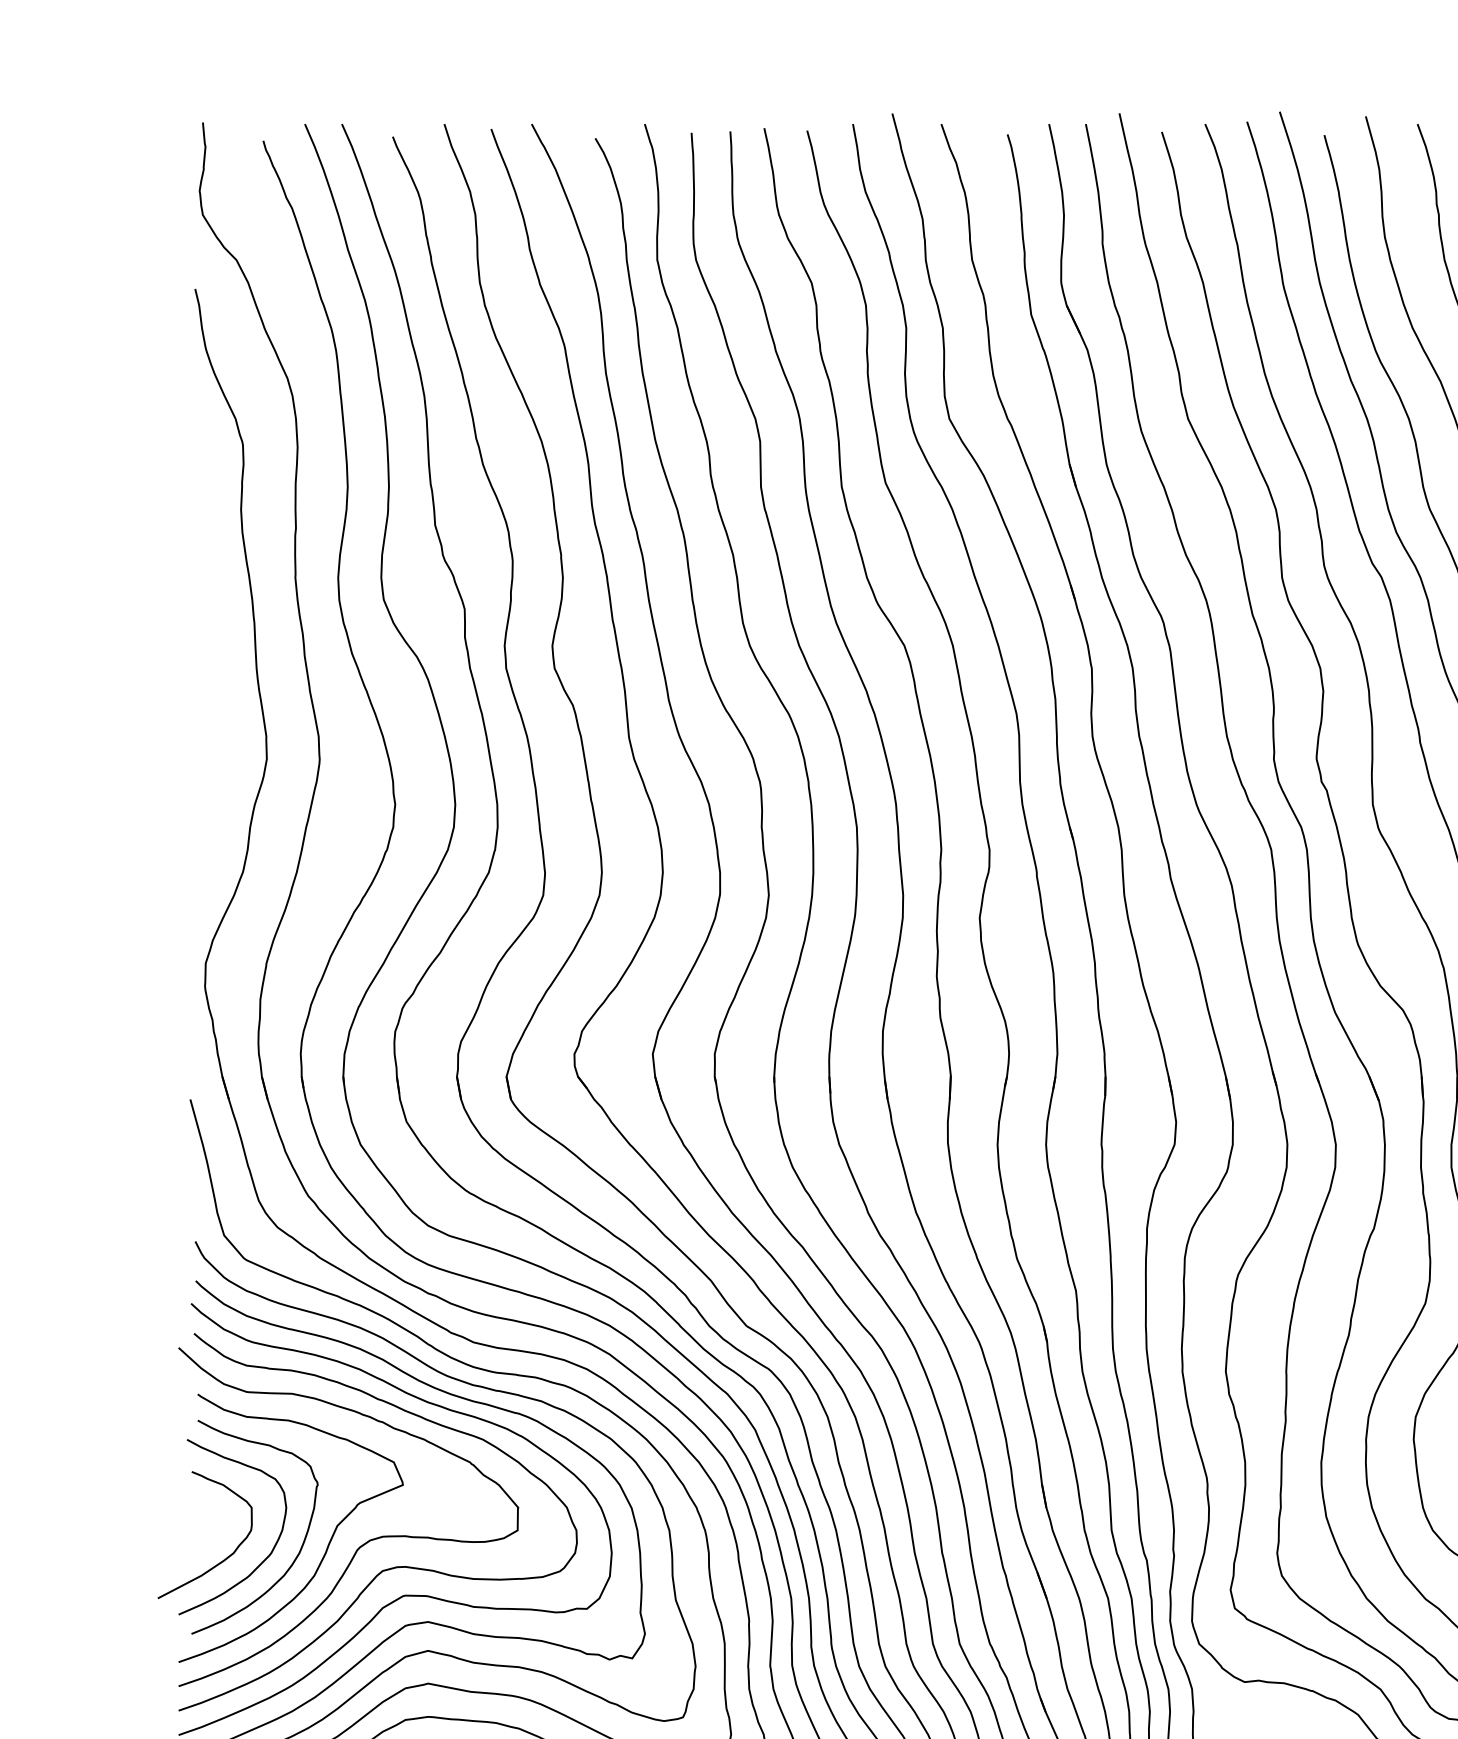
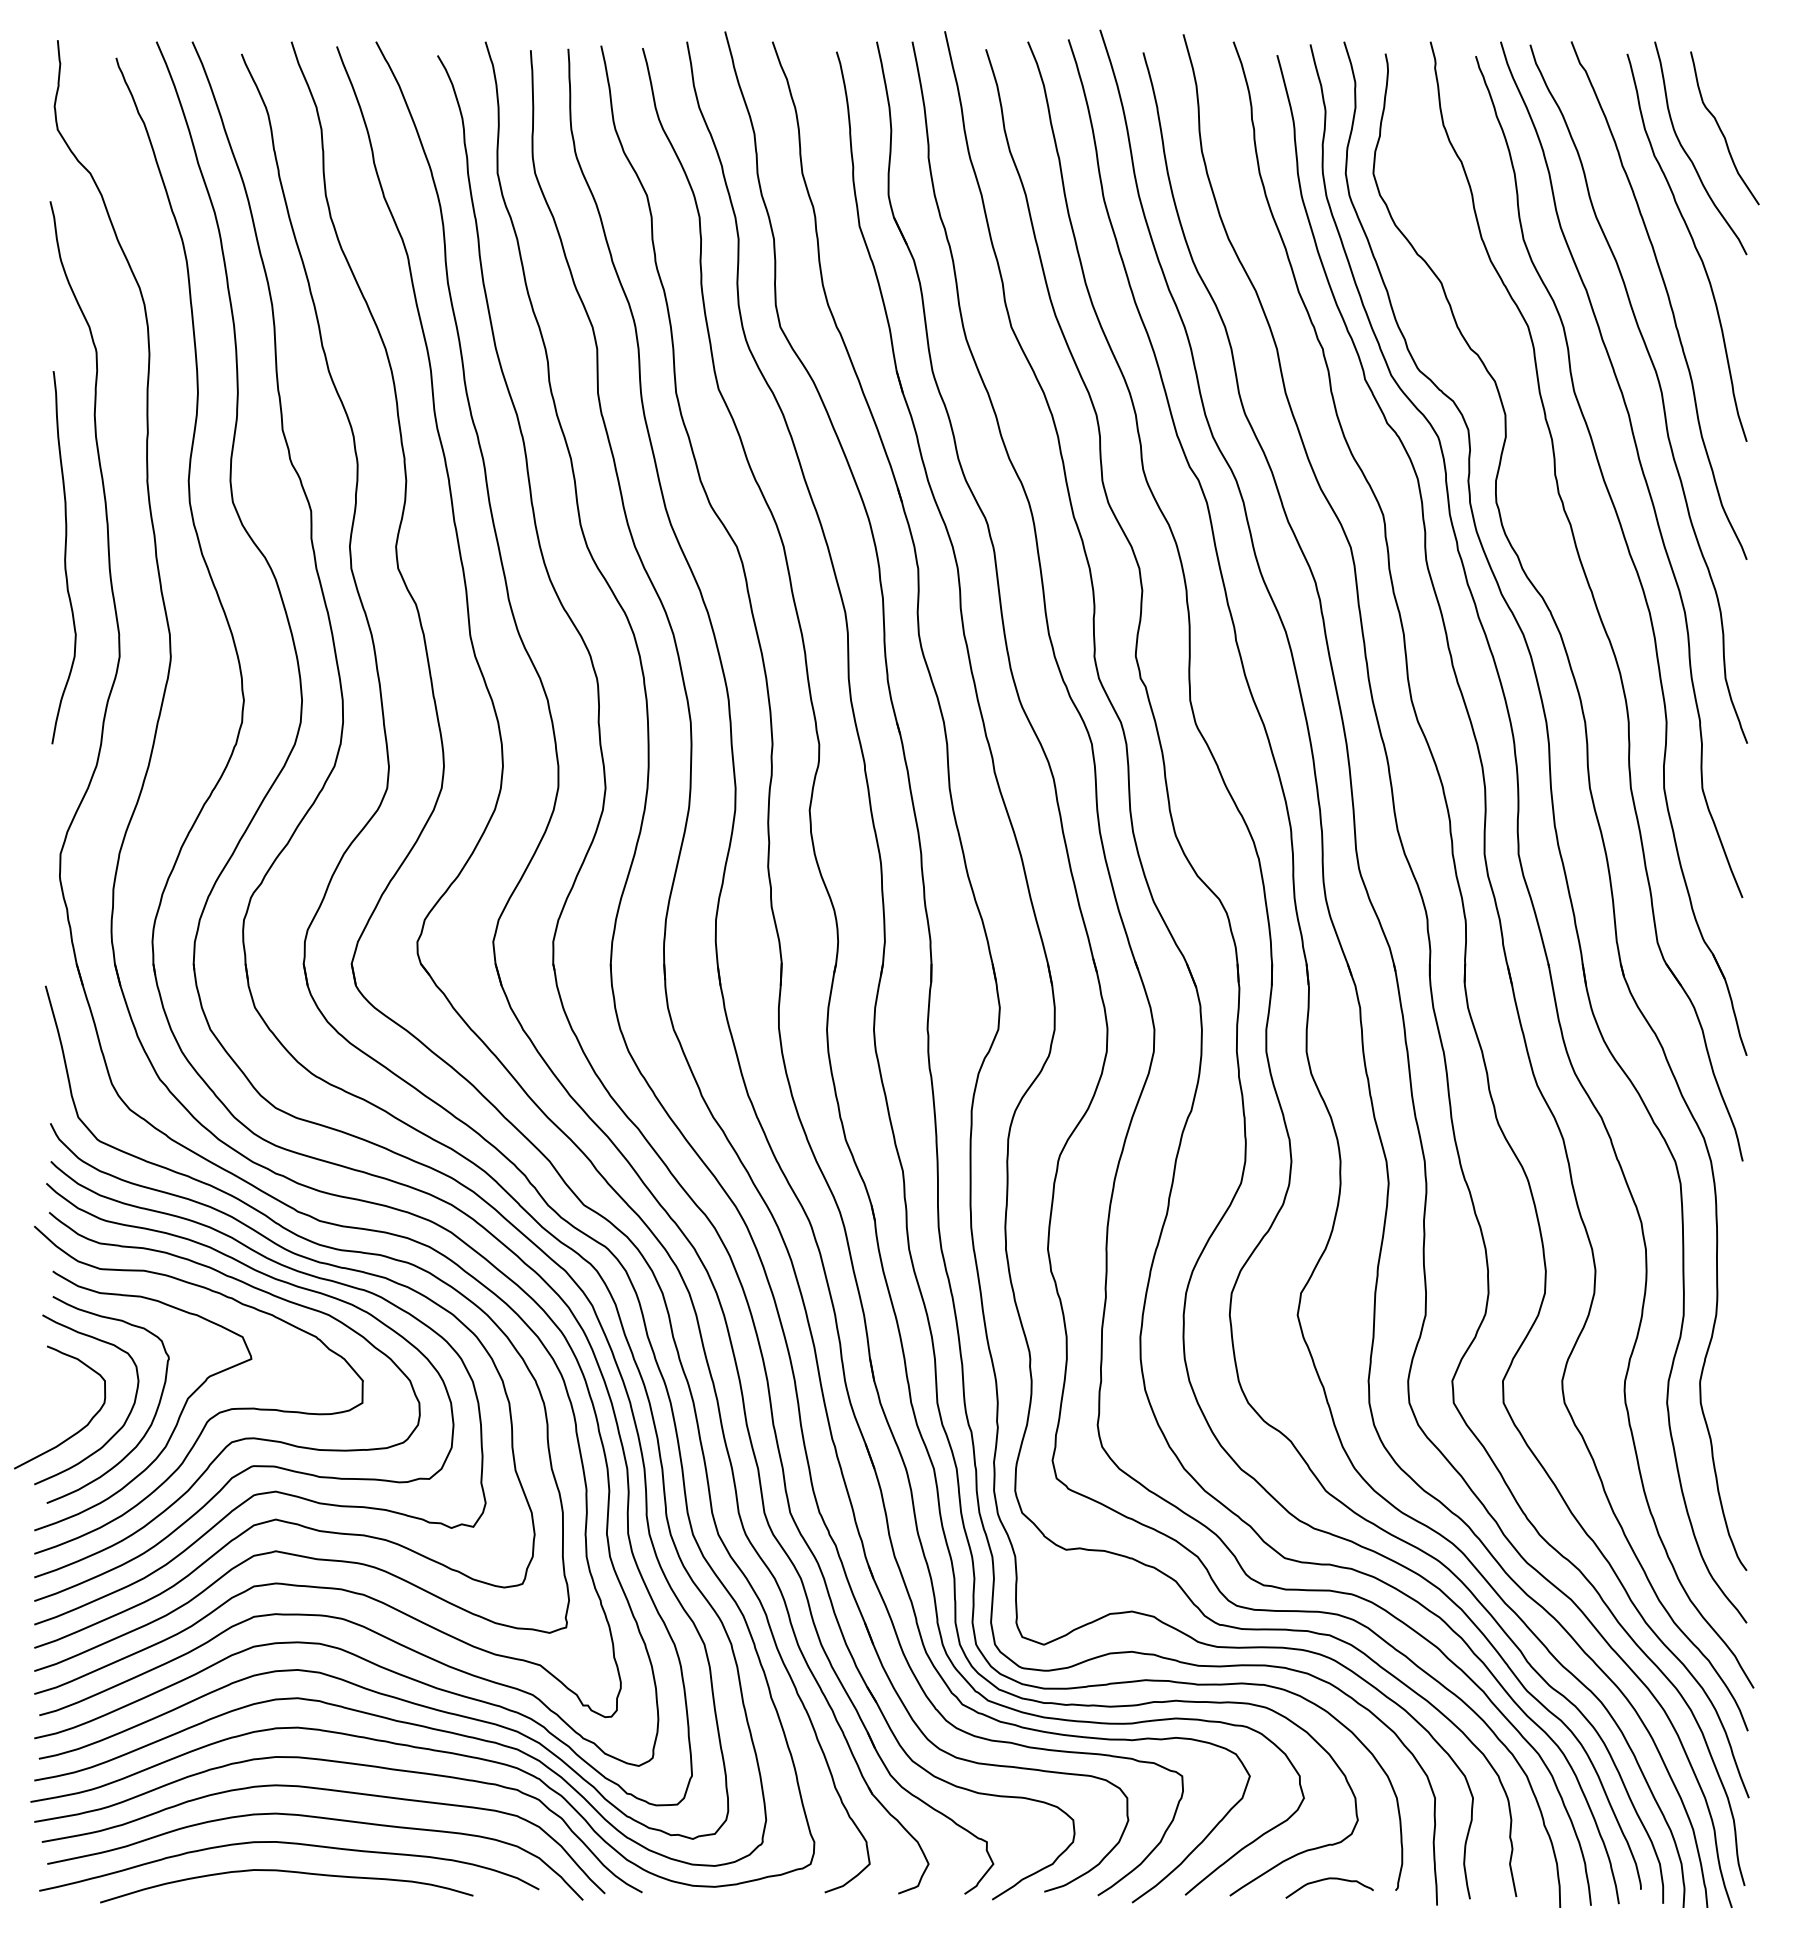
curve: (209, 656) -> (64, 557), added

